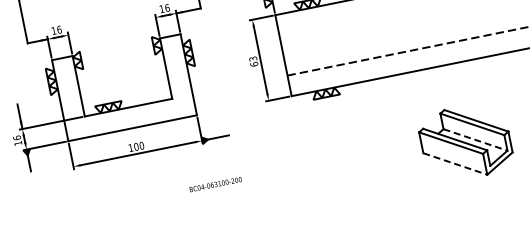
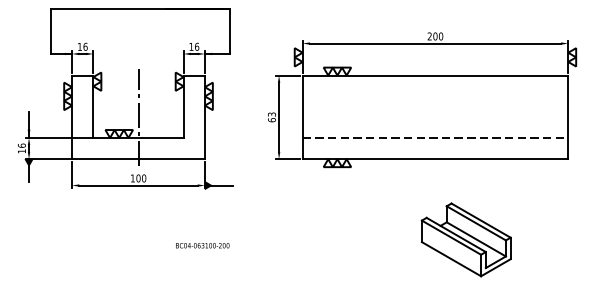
line: (124, 86) -> (138, 116), added
line: (475, 140) -> (476, 239), dashed -> solid
line: (455, 164) -> (451, 259), dashed -> solid
text: (215, 184) -> (202, 245), moved

